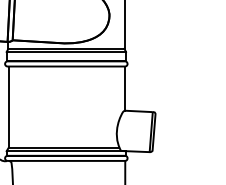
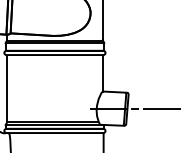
line: (163, 132) -> (135, 109), added

